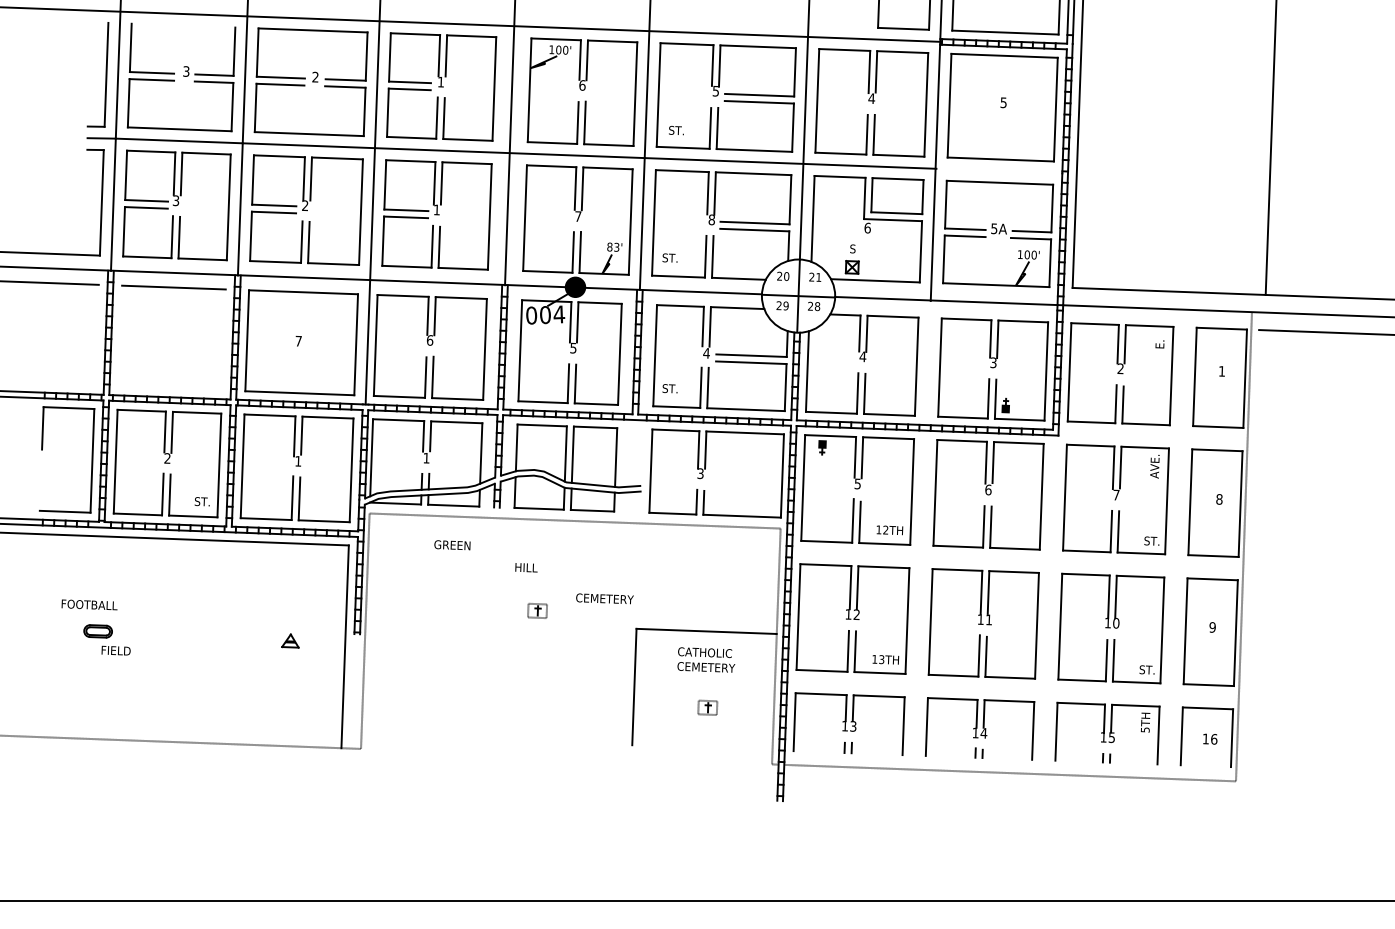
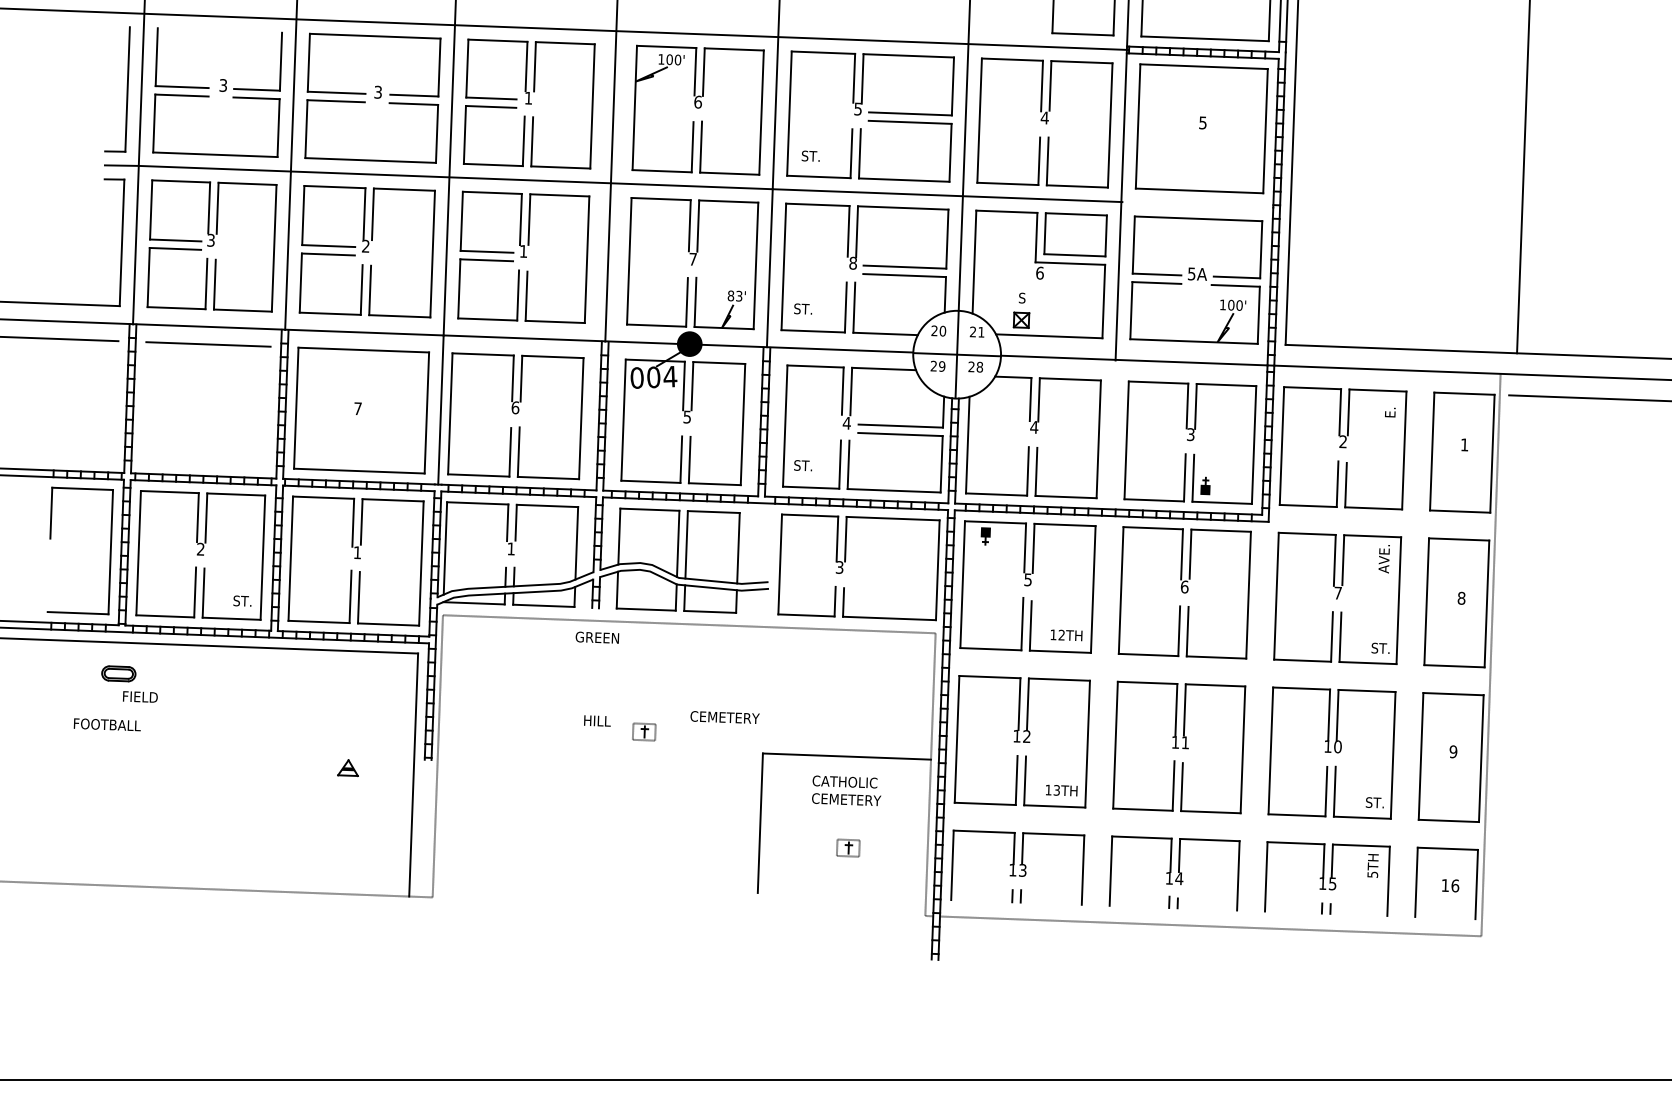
text: (315, 77) -> (378, 92), 2 -> 3
text: (452, 545) -> (597, 638), moved
text: (526, 567) -> (597, 720), moved
part: (106, 639) -> (128, 683), moved

